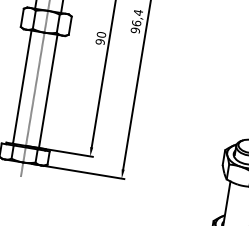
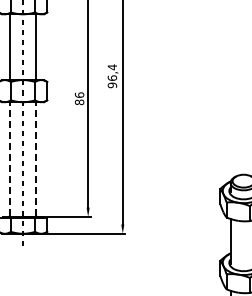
text: (100, 38) -> (79, 98), 90 -> 86
line: (21, 87) -> (9, 159), solid -> dashed
line: (48, 91) -> (36, 159), solid -> dashed

